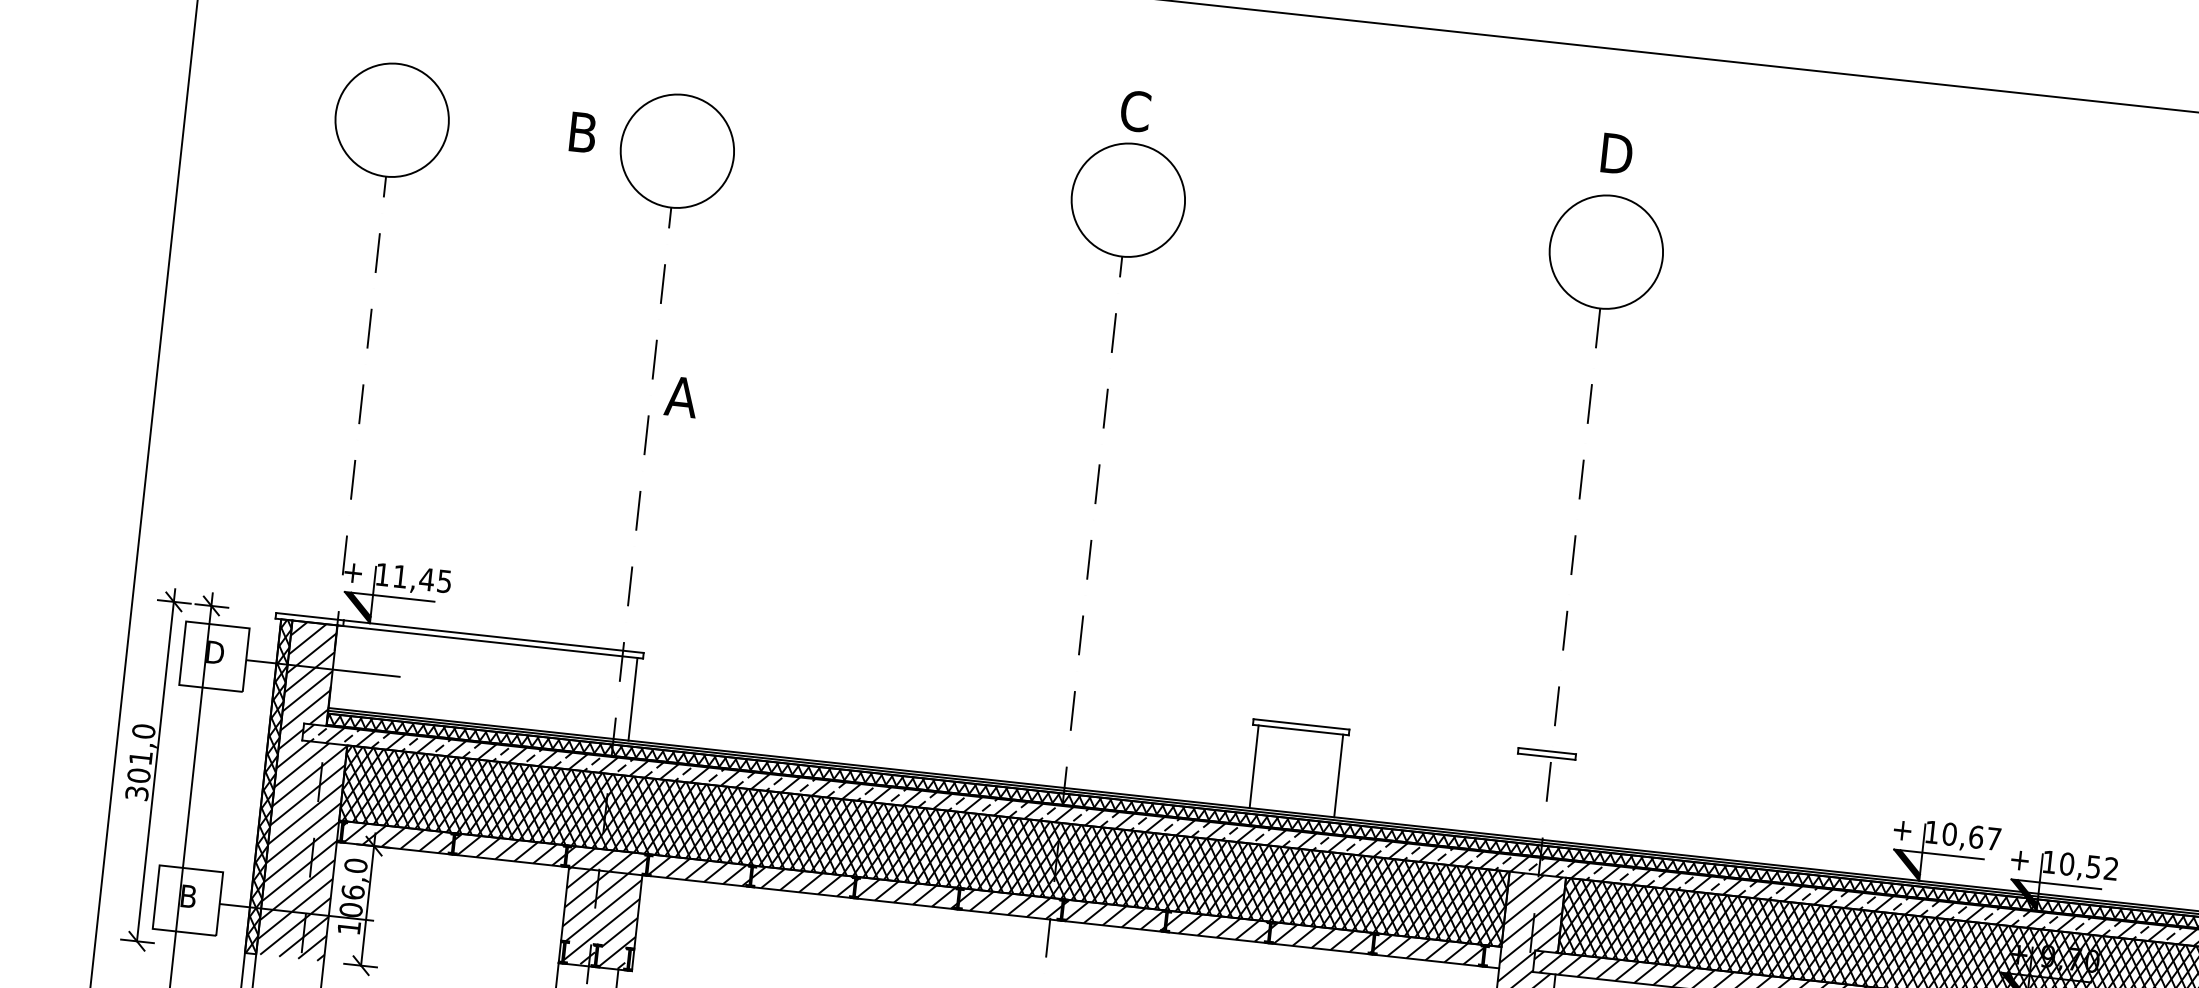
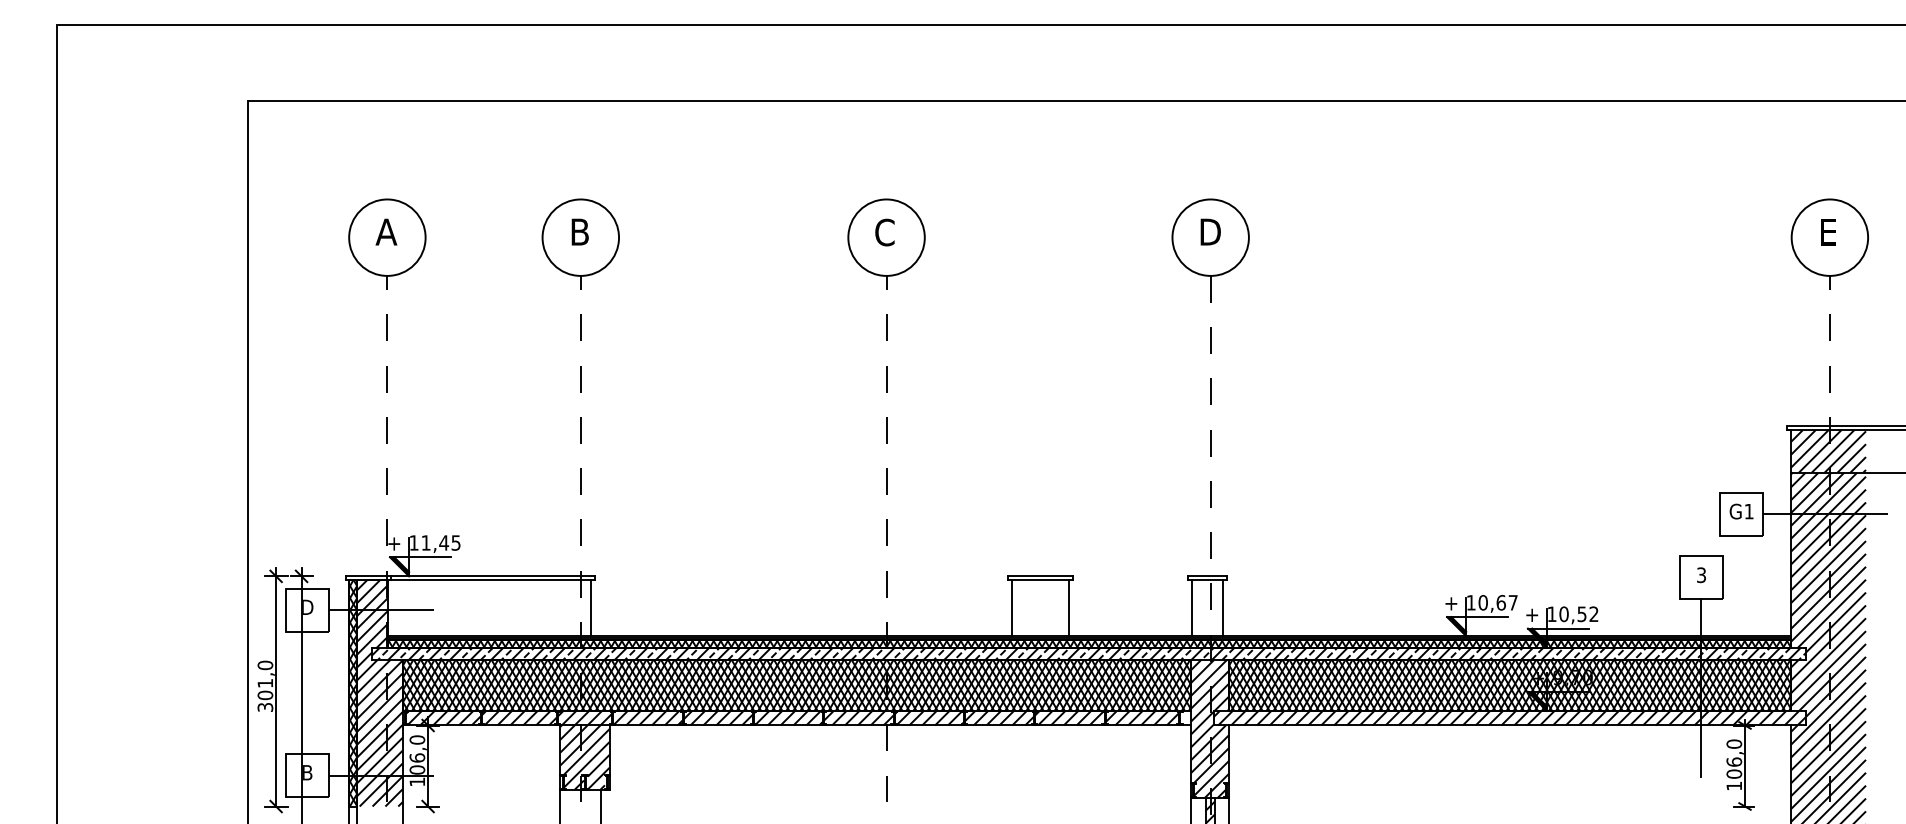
text: (1134, 111) -> (884, 232), moved
text: (582, 131) -> (579, 231), moved
text: (1616, 153) -> (1210, 231), moved
text: (681, 396) -> (386, 231), moved
line: (1518, 795) -> (1191, 608), added
line: (1565, 801) -> (1223, 608), added

